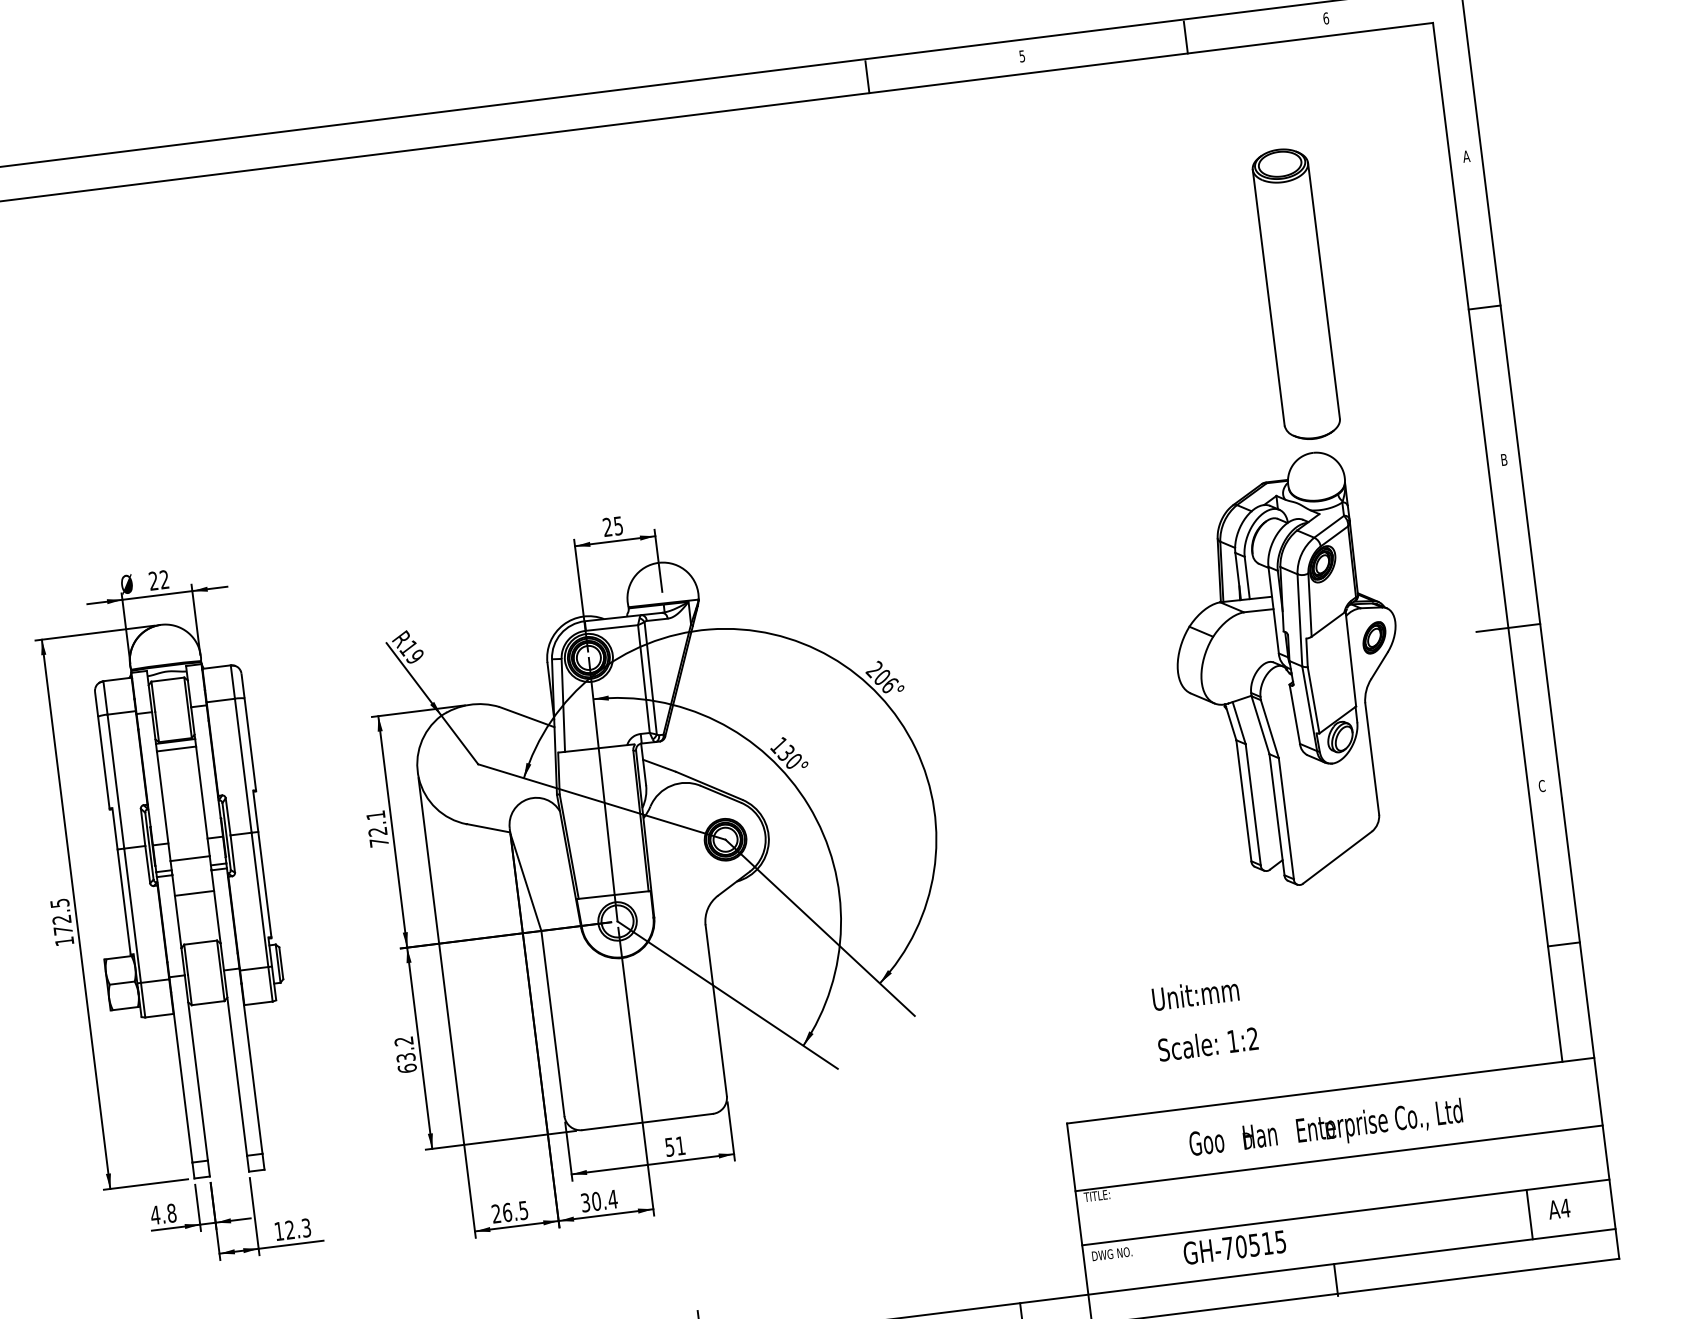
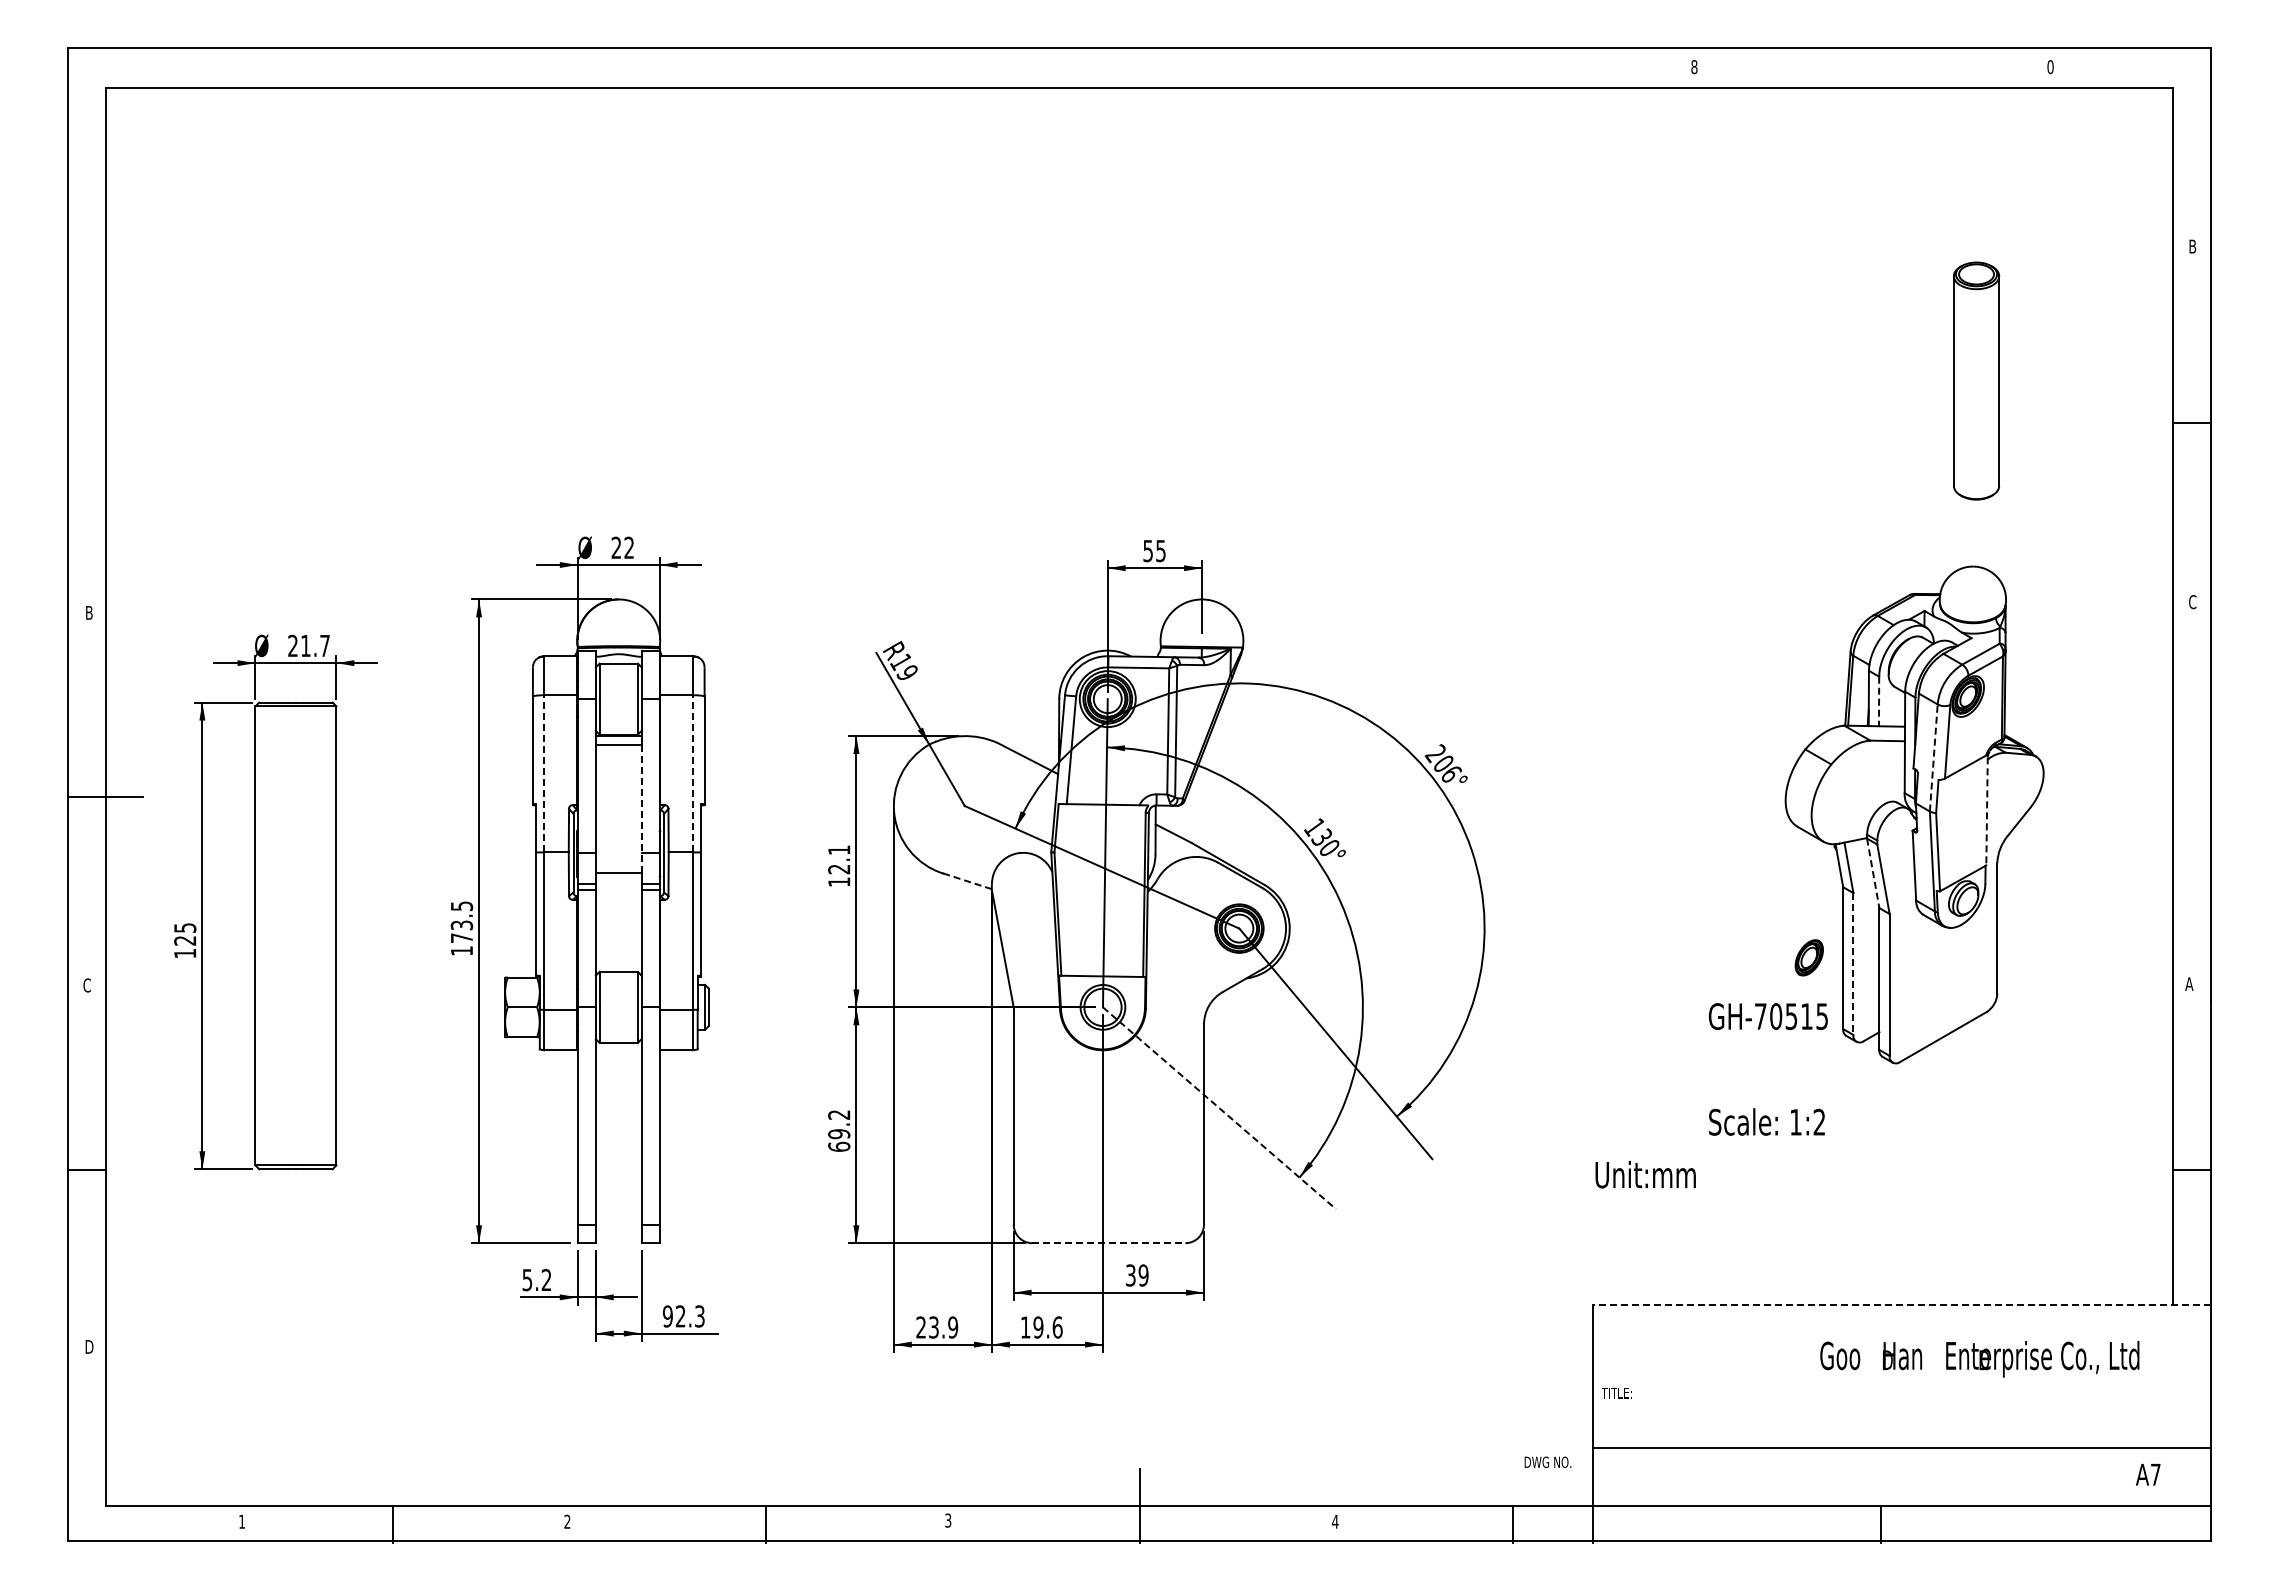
text: (1326, 17) -> (2050, 66), 6 -> 0
line: (1185, 37) -> (1885, 68), removed
text: (1022, 56) -> (1694, 67), 5 -> 8
line: (867, 76) -> (1512, 68), removed
text: (1466, 156) -> (2192, 246), A -> B
part: (1296, 293) -> (1976, 380), size x0.7
text: (1504, 460) -> (2192, 602), B -> C
text: (606, 526) -> (1147, 550), 25 -> 55
line: (1247, 577) -> (1879, 701), solid -> dashed
line: (1299, 619) -> (1933, 757), solid -> dashed
line: (1507, 627) -> (2172, 796), removed
part: (1373, 637) -> (1808, 957), moved
line: (1351, 660) -> (1987, 811), solid -> dashed
line: (1260, 725) -> (1873, 873), solid -> dashed
line: (243, 765) -> (693, 773), solid -> dashed
line: (116, 781) -> (544, 773), solid -> dashed
text: (1542, 786) -> (2189, 984), C -> A
line: (202, 801) -> (641, 809), solid -> dashed
line: (1253, 805) -> (1853, 964), solid -> dashed
line: (488, 828) -> (967, 881), solid -> dashed
text: (379, 842) -> (839, 881), 72.1 -> 12.1
line: (194, 893) -> (618, 914), removed
text: (62, 919) -> (462, 925), 172.5 -> 173.5
text: (1195, 994) -> (1645, 1174), moved
line: (727, 995) -> (1219, 1108), solid -> dashed
text: (1207, 1043) -> (1766, 1121), moved
text: (406, 1057) -> (839, 1134), 63.2 -> 69.2
line: (1330, 1090) -> (1901, 1305), solid -> dashed
line: (647, 1122) -> (1108, 1243), solid -> dashed
text: (1325, 1130) -> (1979, 1359), moved
text: (675, 1146) -> (1137, 1275), 51 -> 39
line: (1338, 1158) -> (1901, 1384), removed
text: (599, 1201) -> (1041, 1327), 30.4 -> 19.6
text: (1565, 1208) -> (2155, 1474), A4 -> A7
text: (515, 1211) -> (943, 1327), 26.5 -> 23.9
text: (163, 1214) -> (536, 1280), 4.8 -> 5.2
line: (1529, 1214) -> (2113, 1476), removed
text: (278, 1231) -> (667, 1316), 12.3 -> 92.3
text: (1233, 1247) -> (1767, 1016), moved
text: (1111, 1253) -> (1547, 1461), moved

